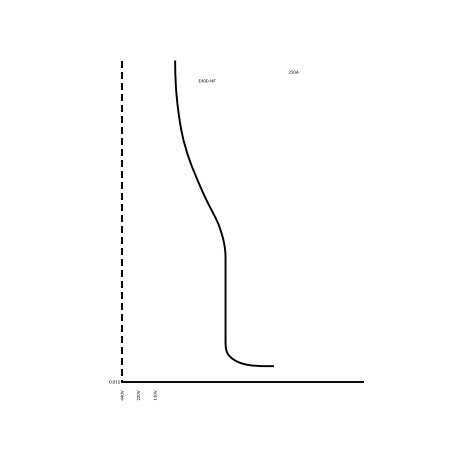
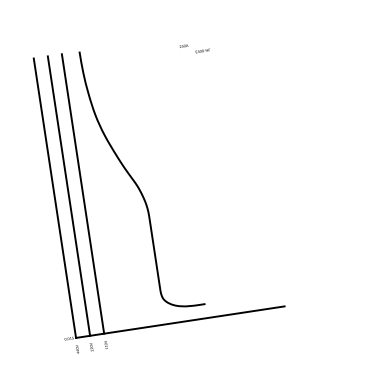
text: (207, 80) -> (203, 50), moved
line: (122, 221) -> (54, 198), dashed -> solid
line: (138, 221) -> (68, 196), added
line: (154, 221) -> (82, 194), added

